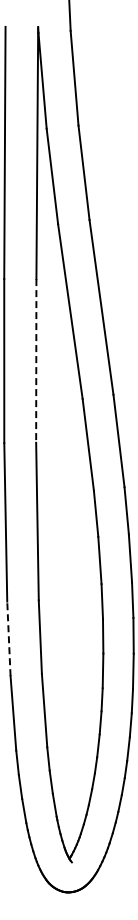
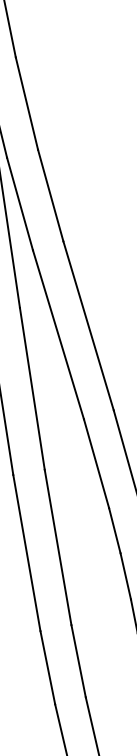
line: (36, 360) -> (32, 388), dashed -> solid
line: (8, 638) -> (47, 667), dashed -> solid

